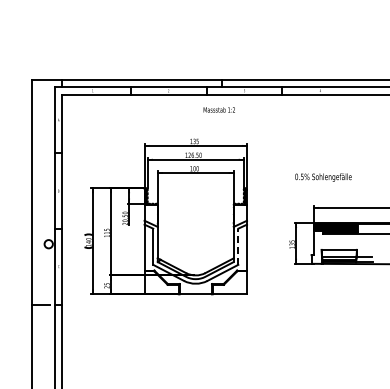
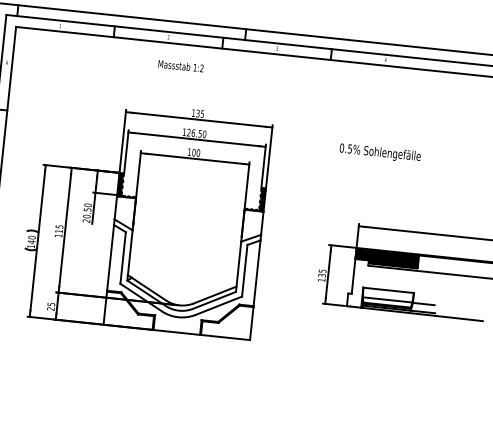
text: (218, 109) -> (179, 65), moved
text: (323, 177) -> (380, 153), moved
line: (238, 246) -> (245, 270), dashed -> solid

